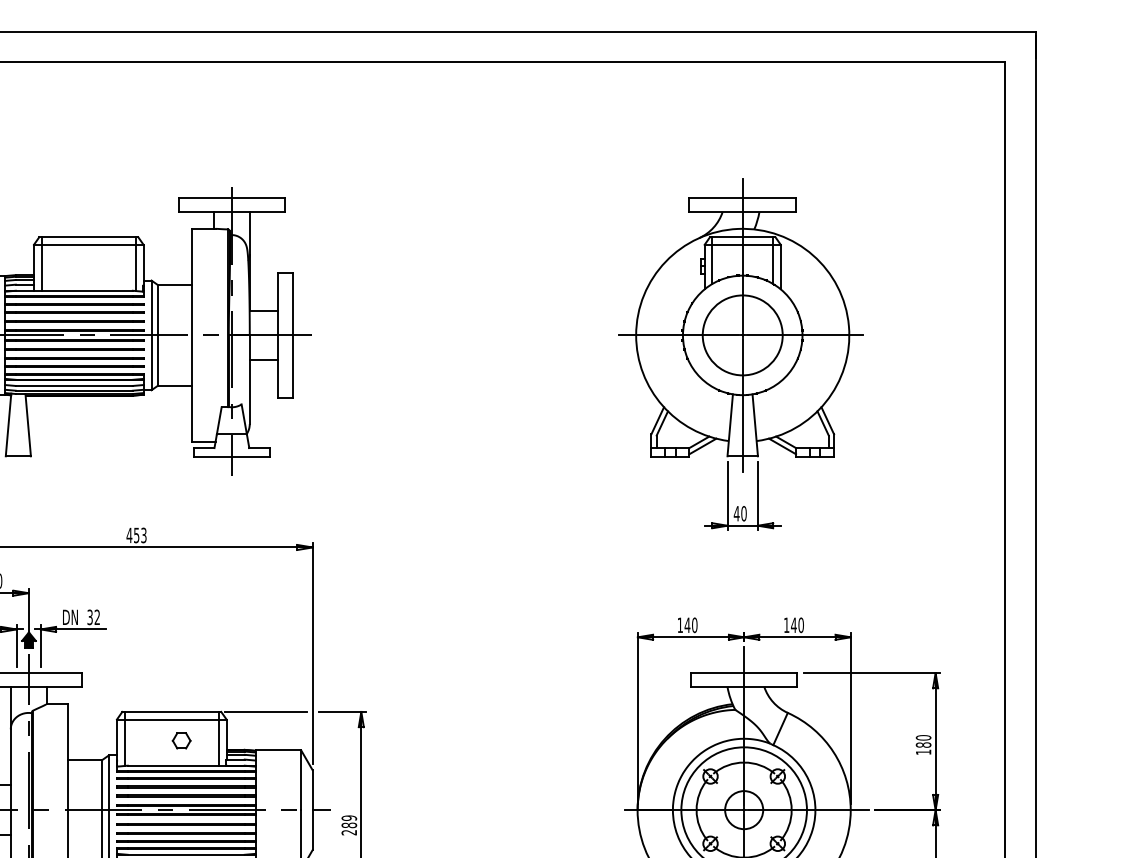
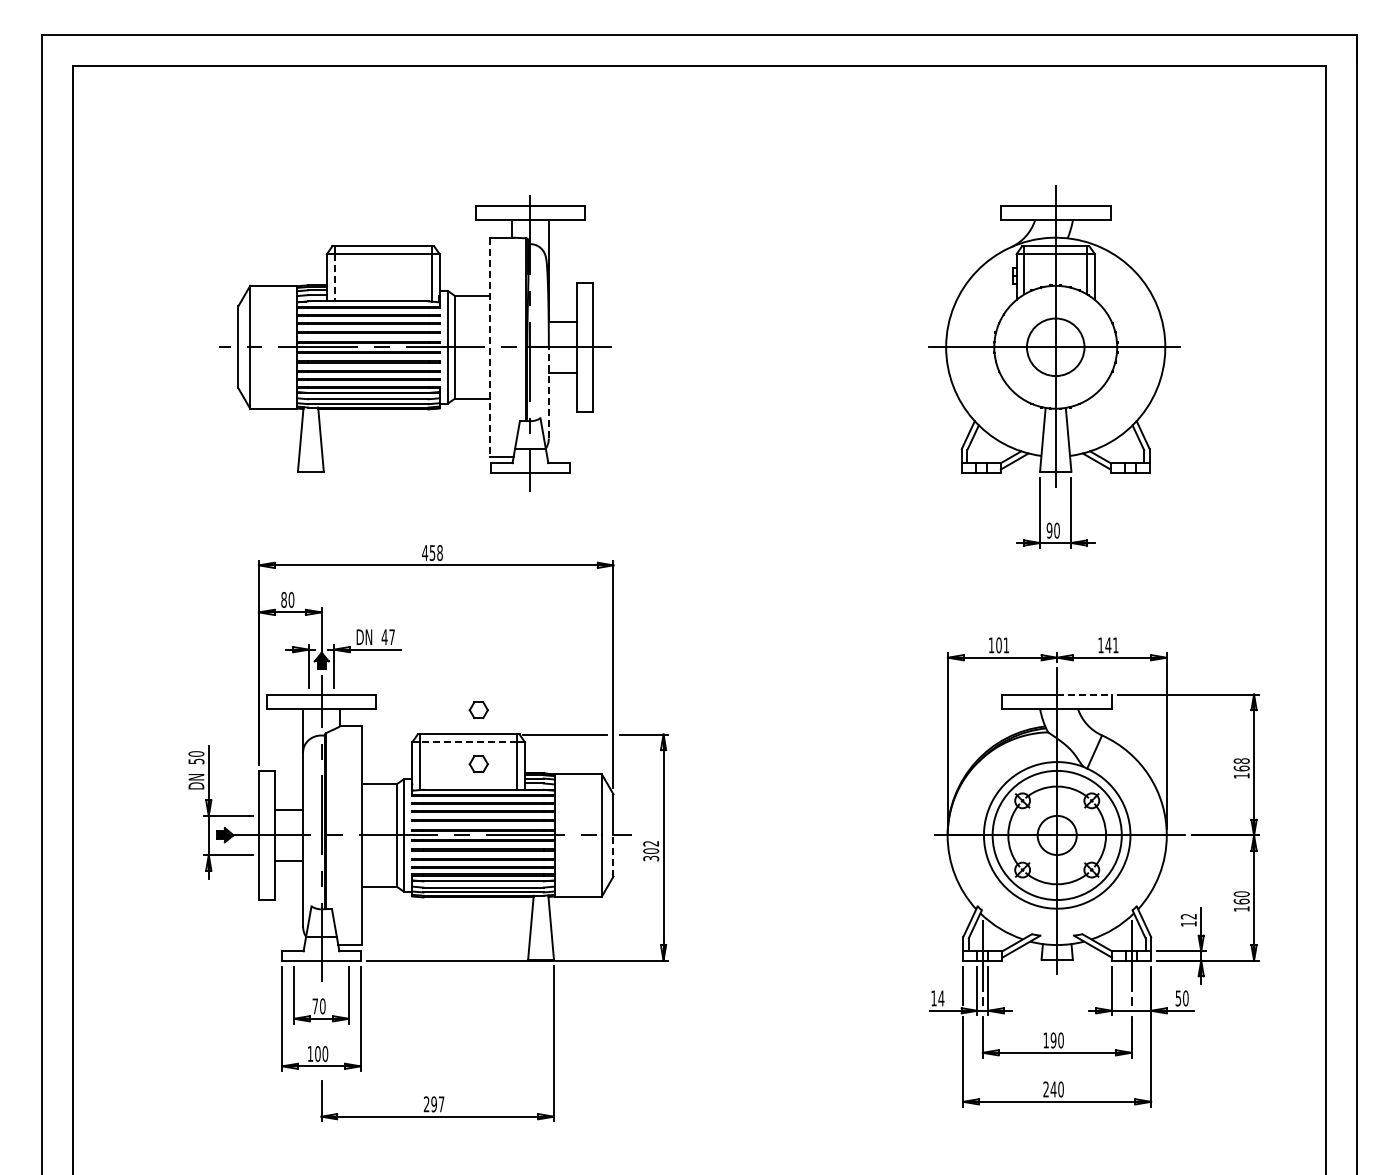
line: (41, 267) -> (334, 277), solid -> dashed
line: (192, 335) -> (489, 347), solid -> dashed
circle: (742, 335) -> (1055, 347), size x0.7
line: (249, 379) -> (548, 392), solid -> dashed
text: (736, 513) -> (1049, 530), 40 -> 90
text: (143, 534) -> (439, 552), 453 -> 458
text: (92, 617) -> (387, 637), 32 -> 47
text: (690, 625) -> (1002, 645), 140 -> 101
text: (800, 625) -> (1115, 645), 140 -> 141
line: (771, 673) -> (1085, 694), solid -> dashed
part: (181, 688) -> (478, 710), added
line: (171, 719) -> (468, 742), solid -> dashed
text: (923, 741) -> (1241, 764), 180 -> 168
text: (349, 824) -> (651, 850), 289 -> 302
line: (312, 830) -> (613, 856), solid -> dashed

